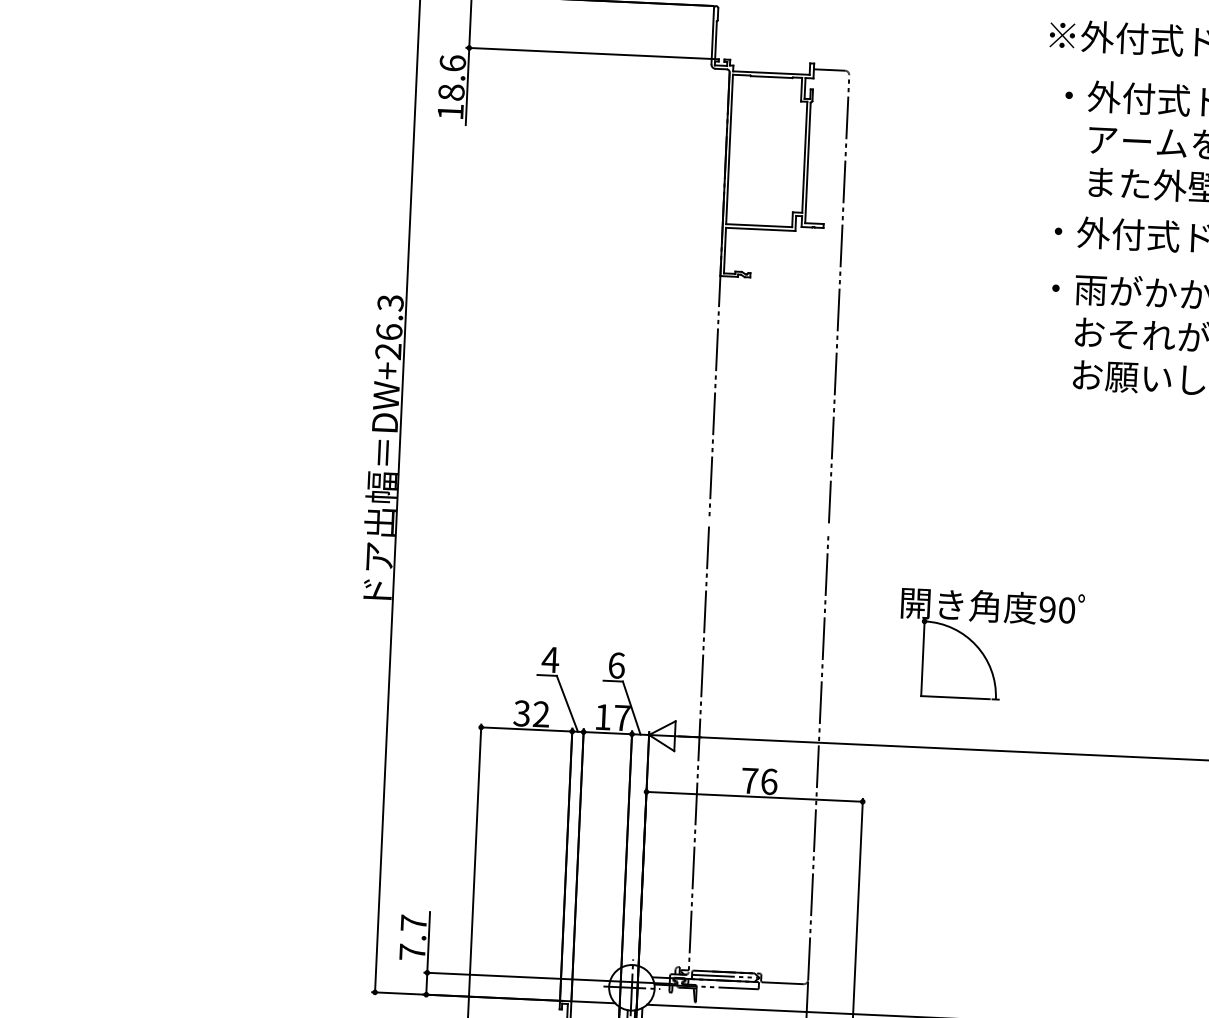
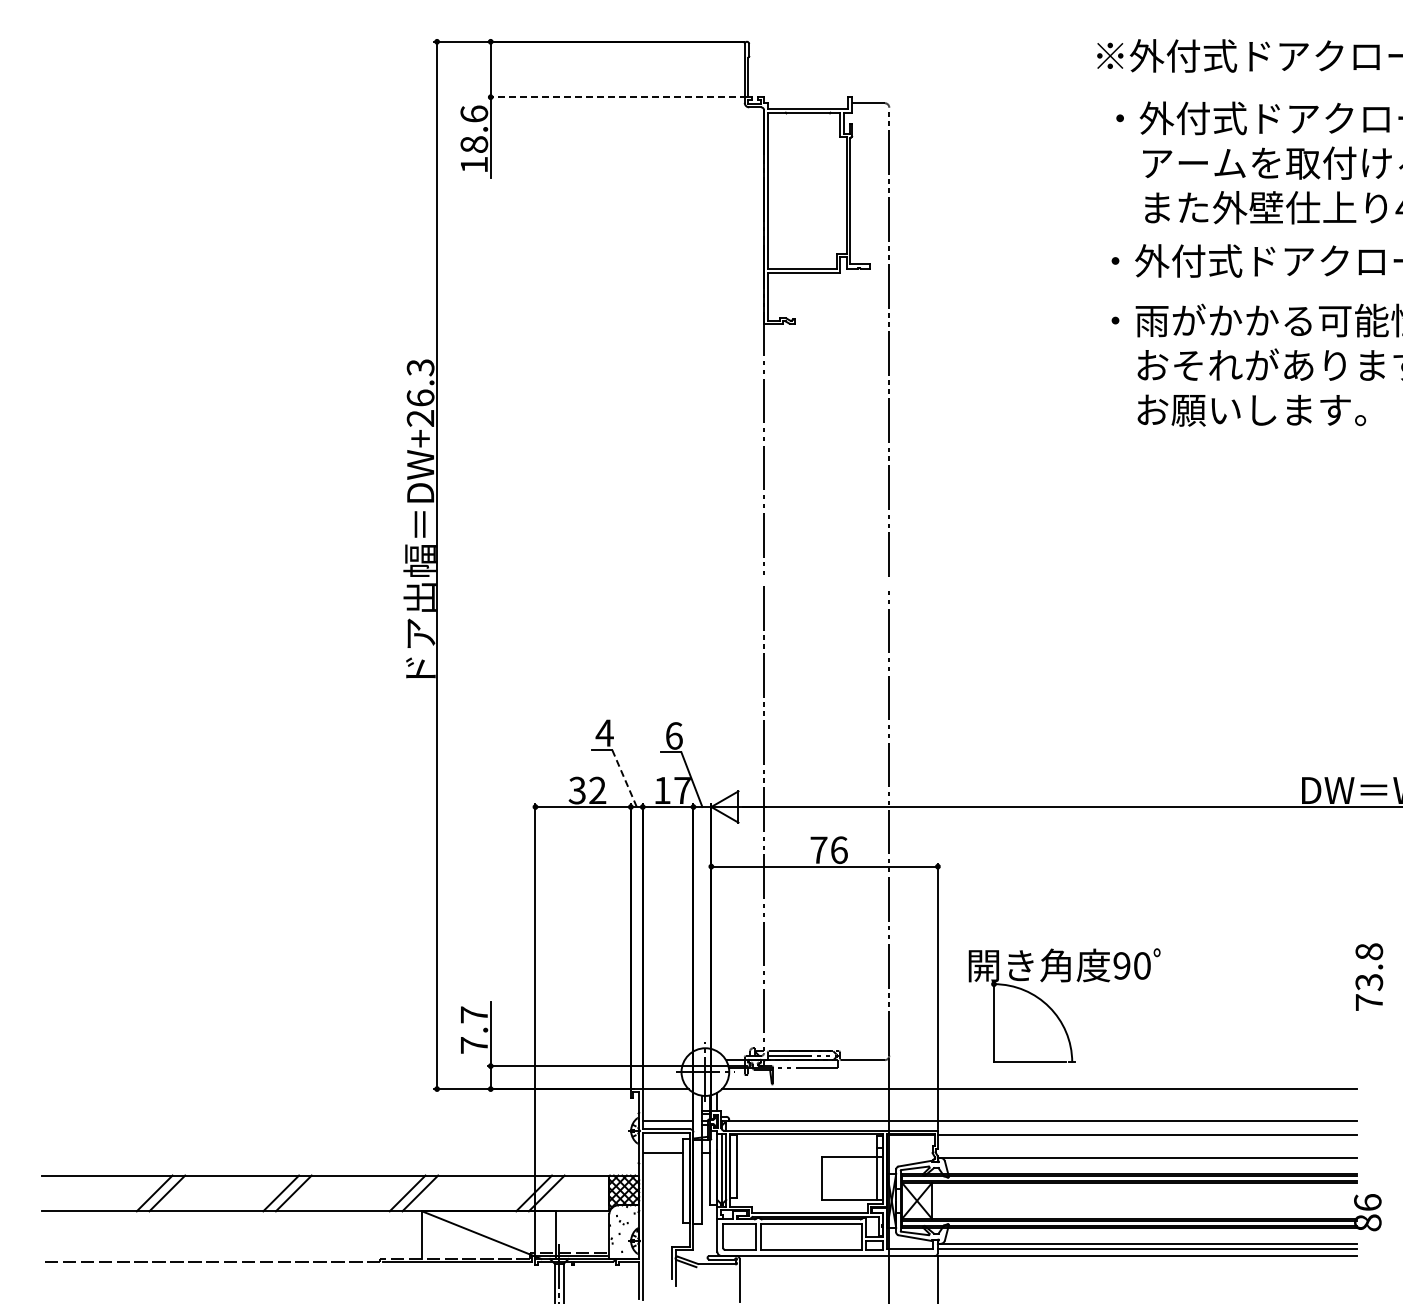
line: (590, 53) -> (617, 97), solid -> dashed
part: (982, 652) -> (1056, 1013), moved
line: (567, 703) -> (624, 777), solid -> dashed

